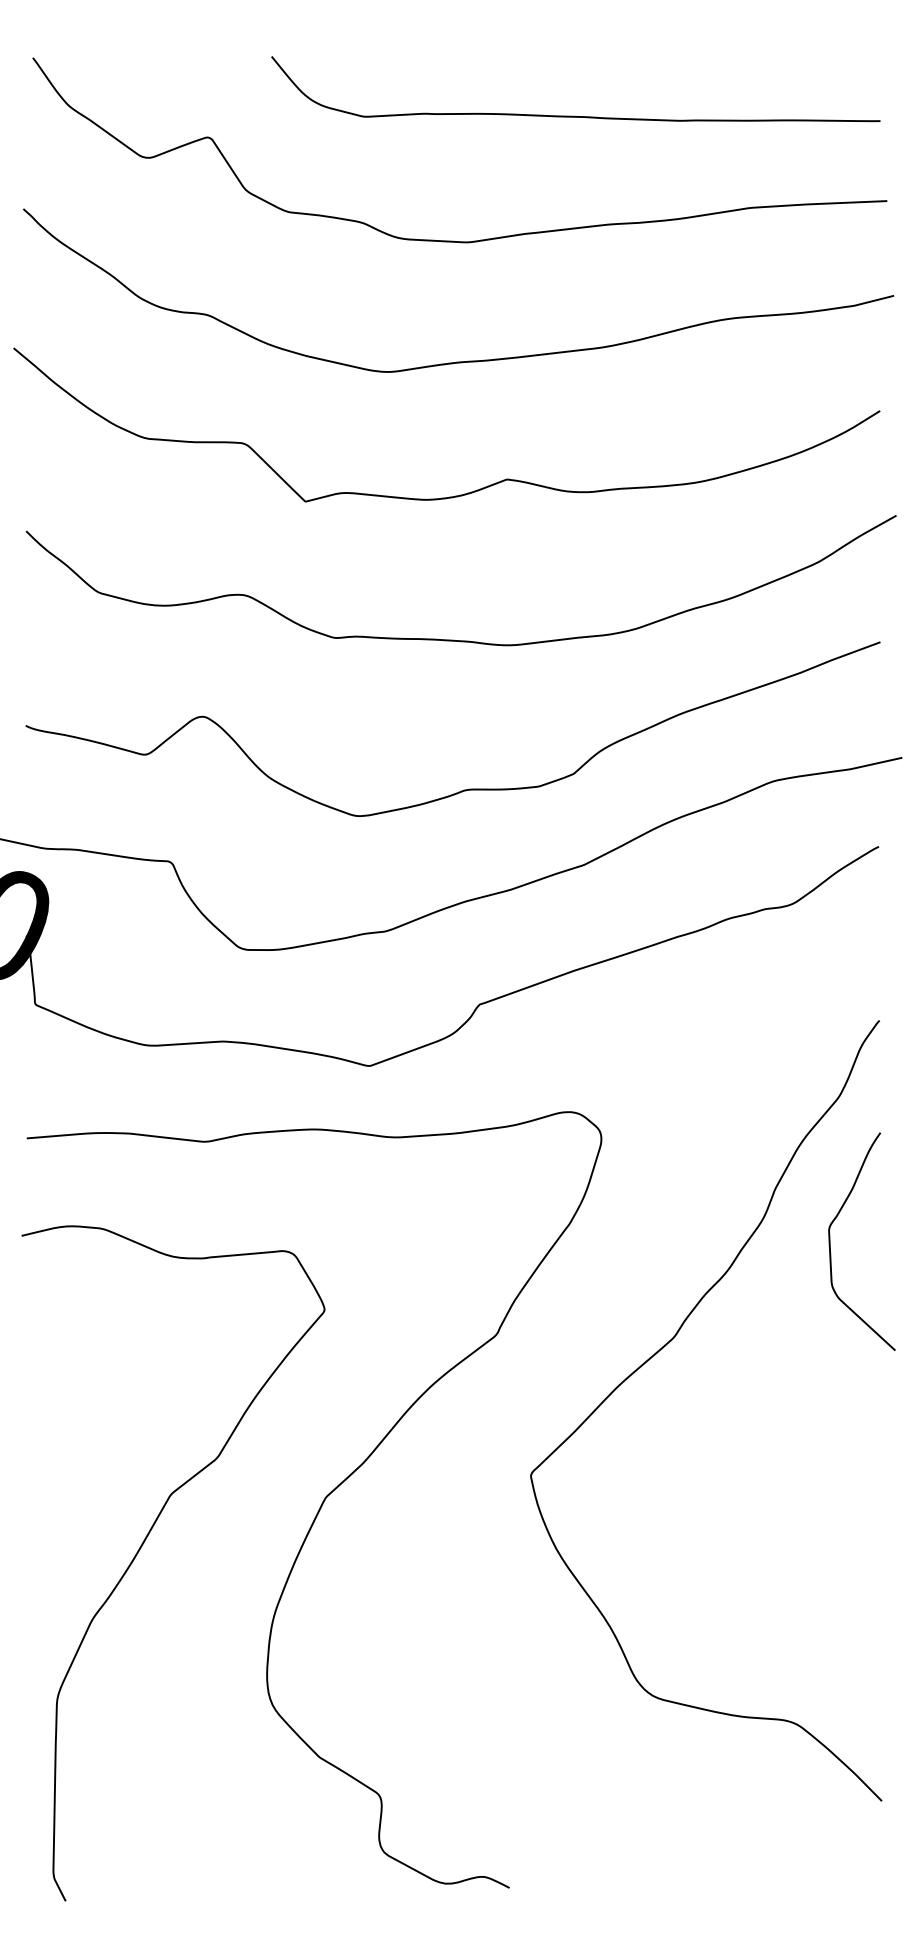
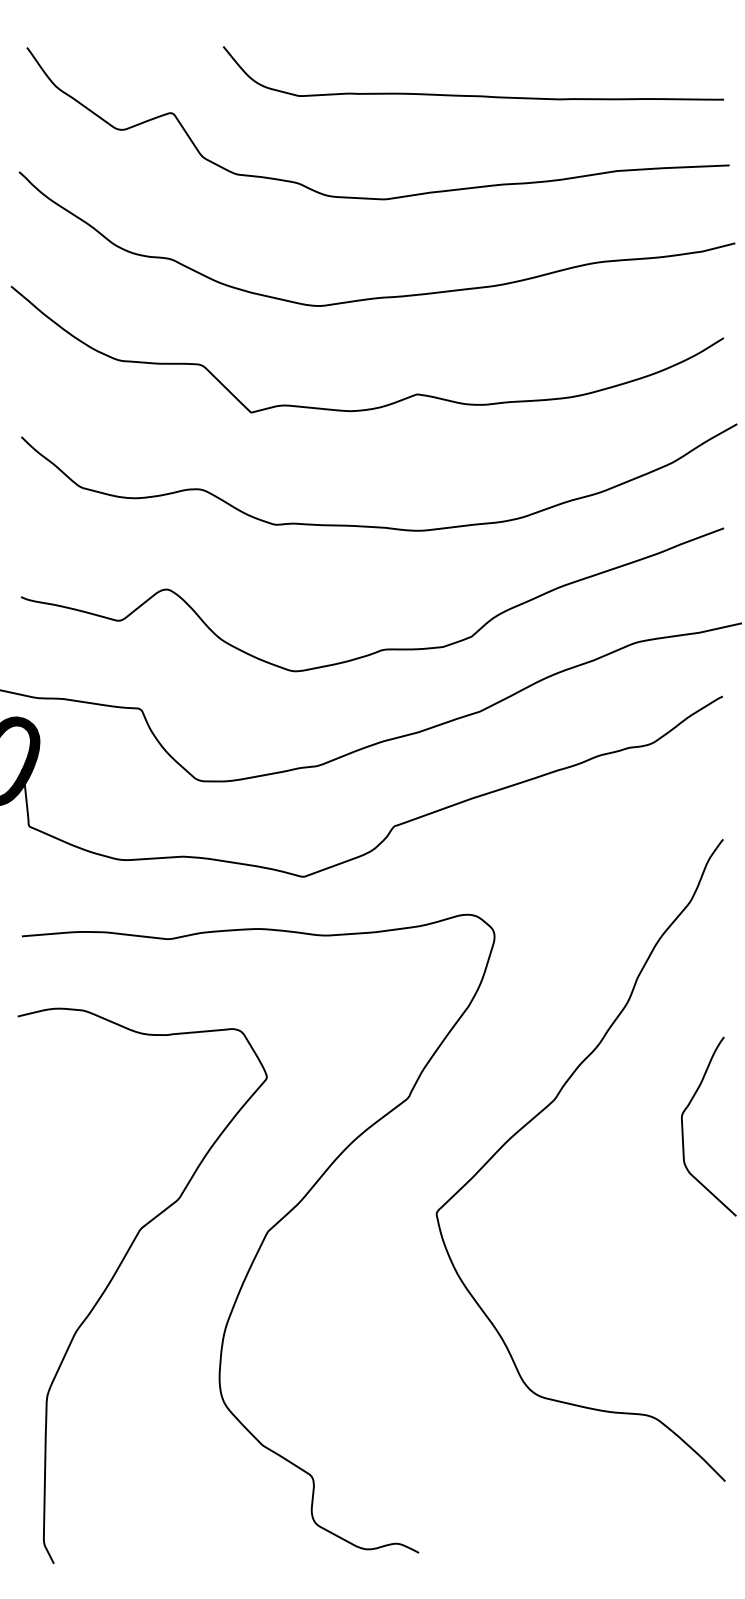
curve: (830, 1241) -> (682, 1126), moved

